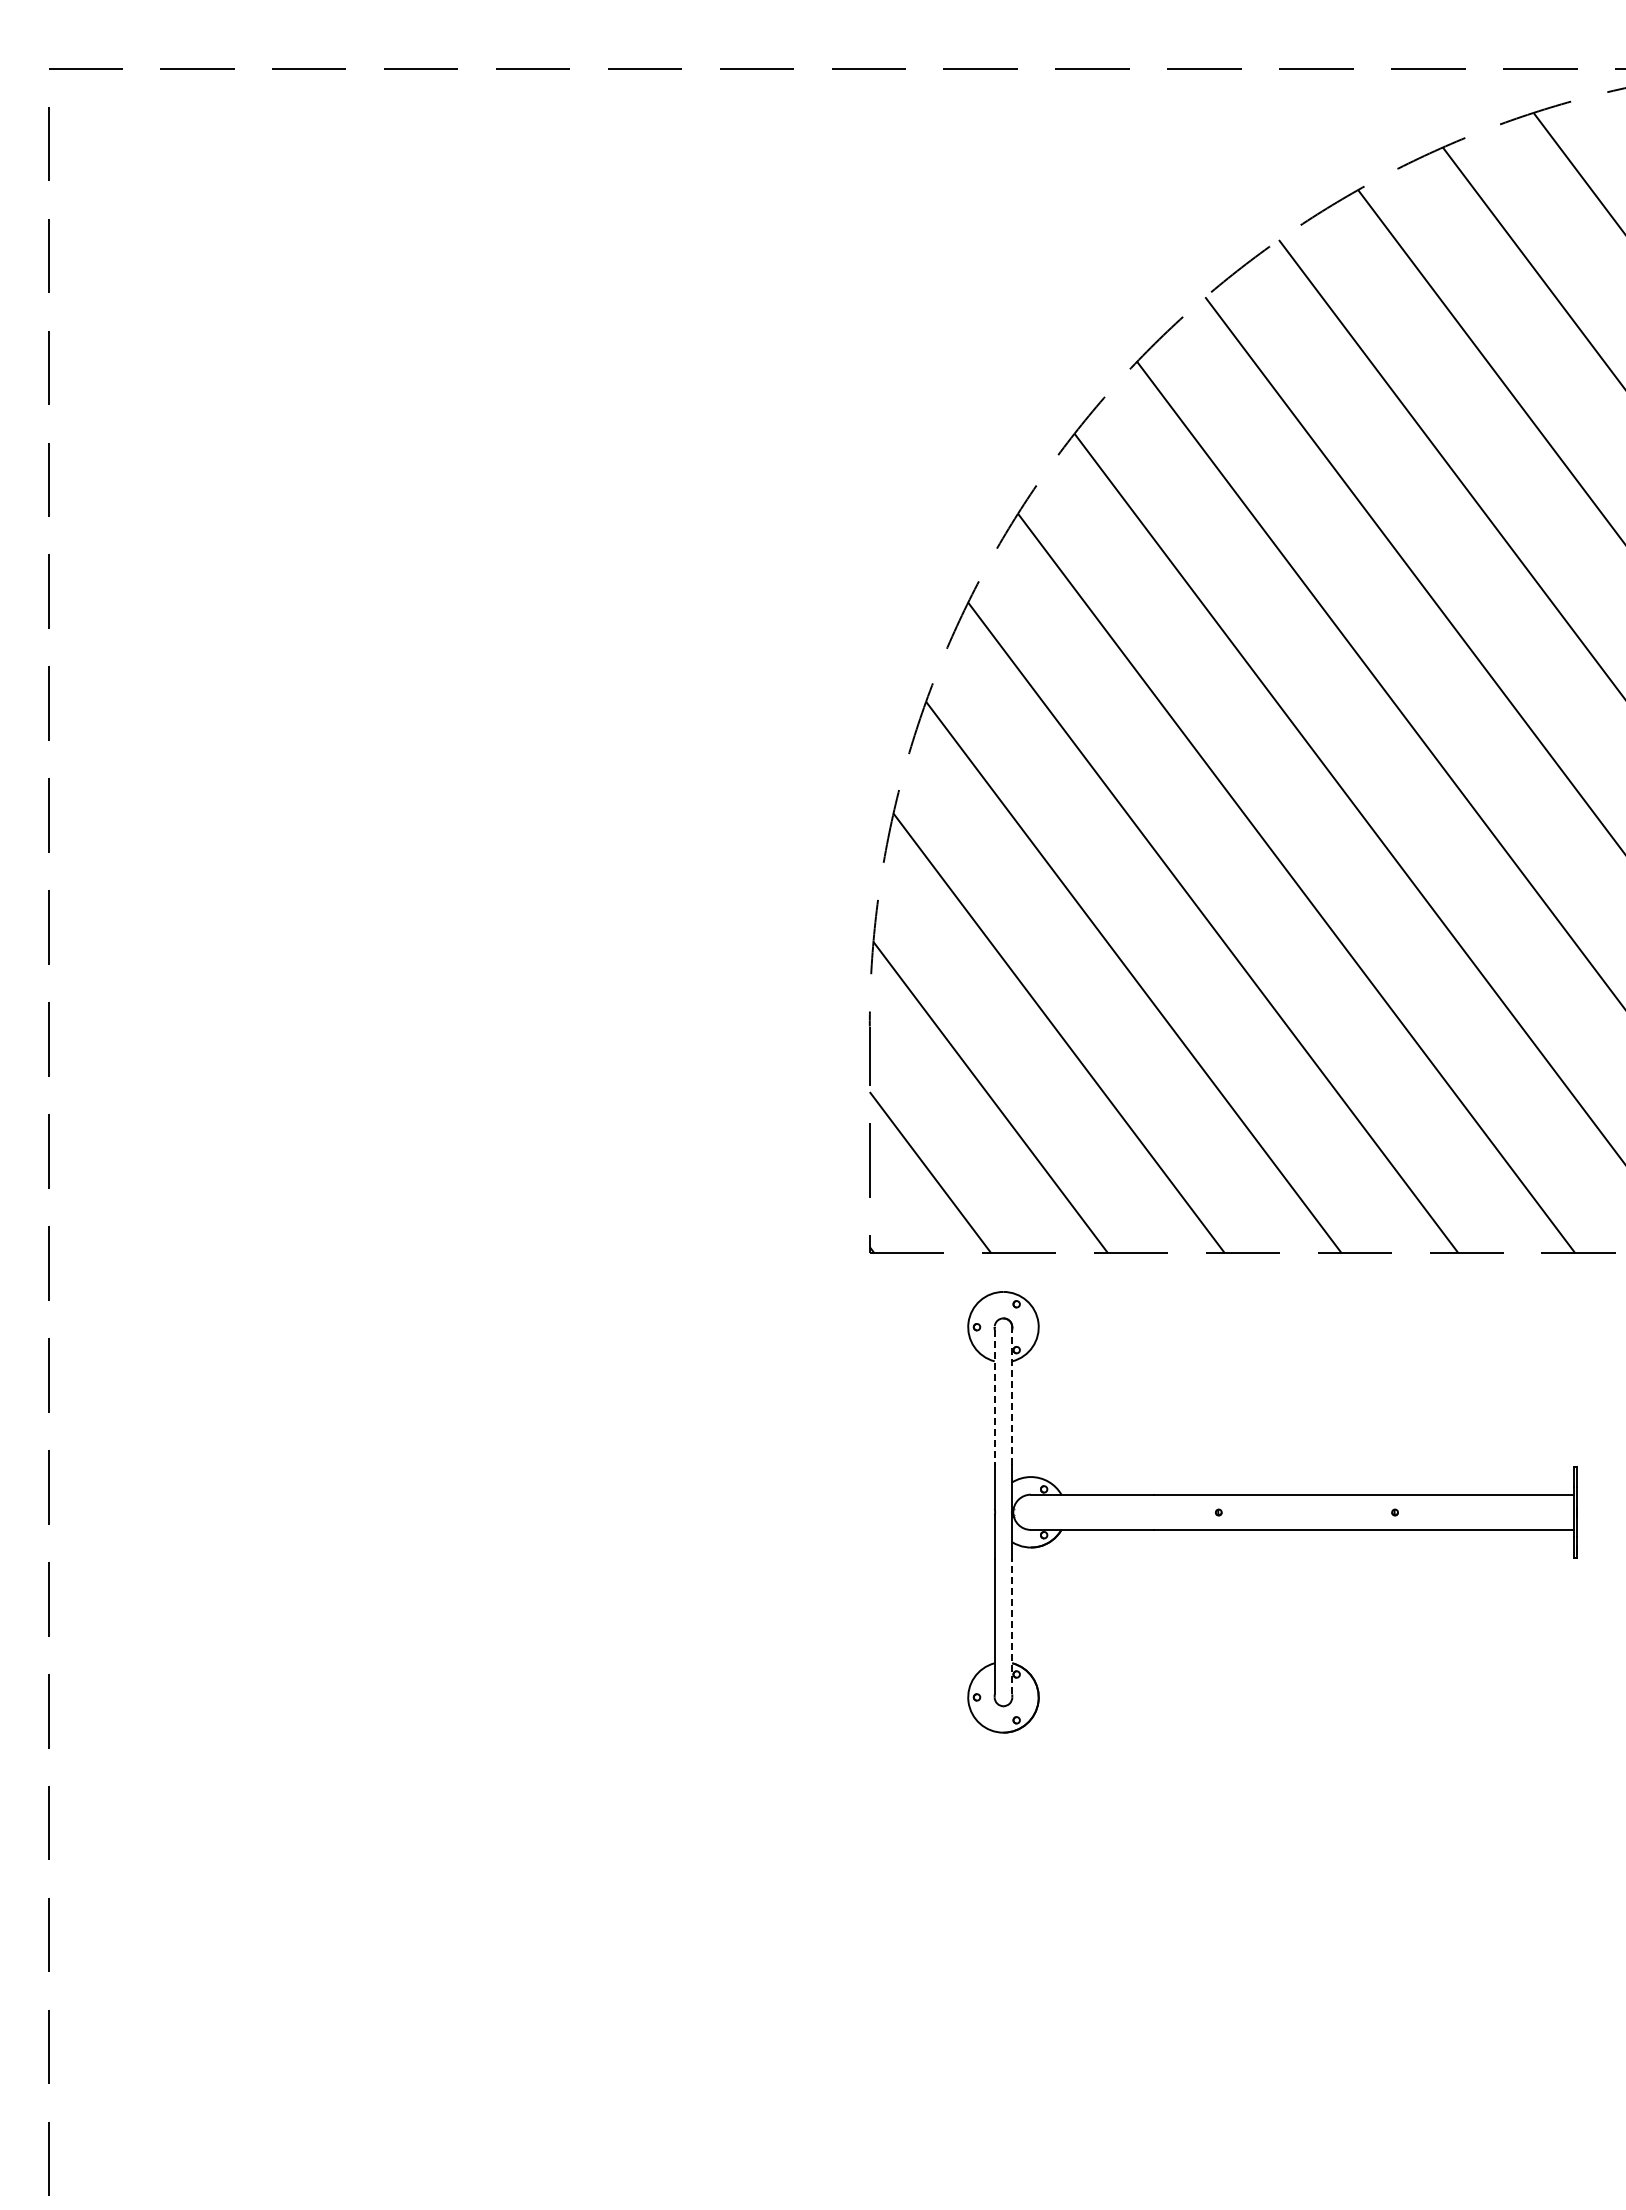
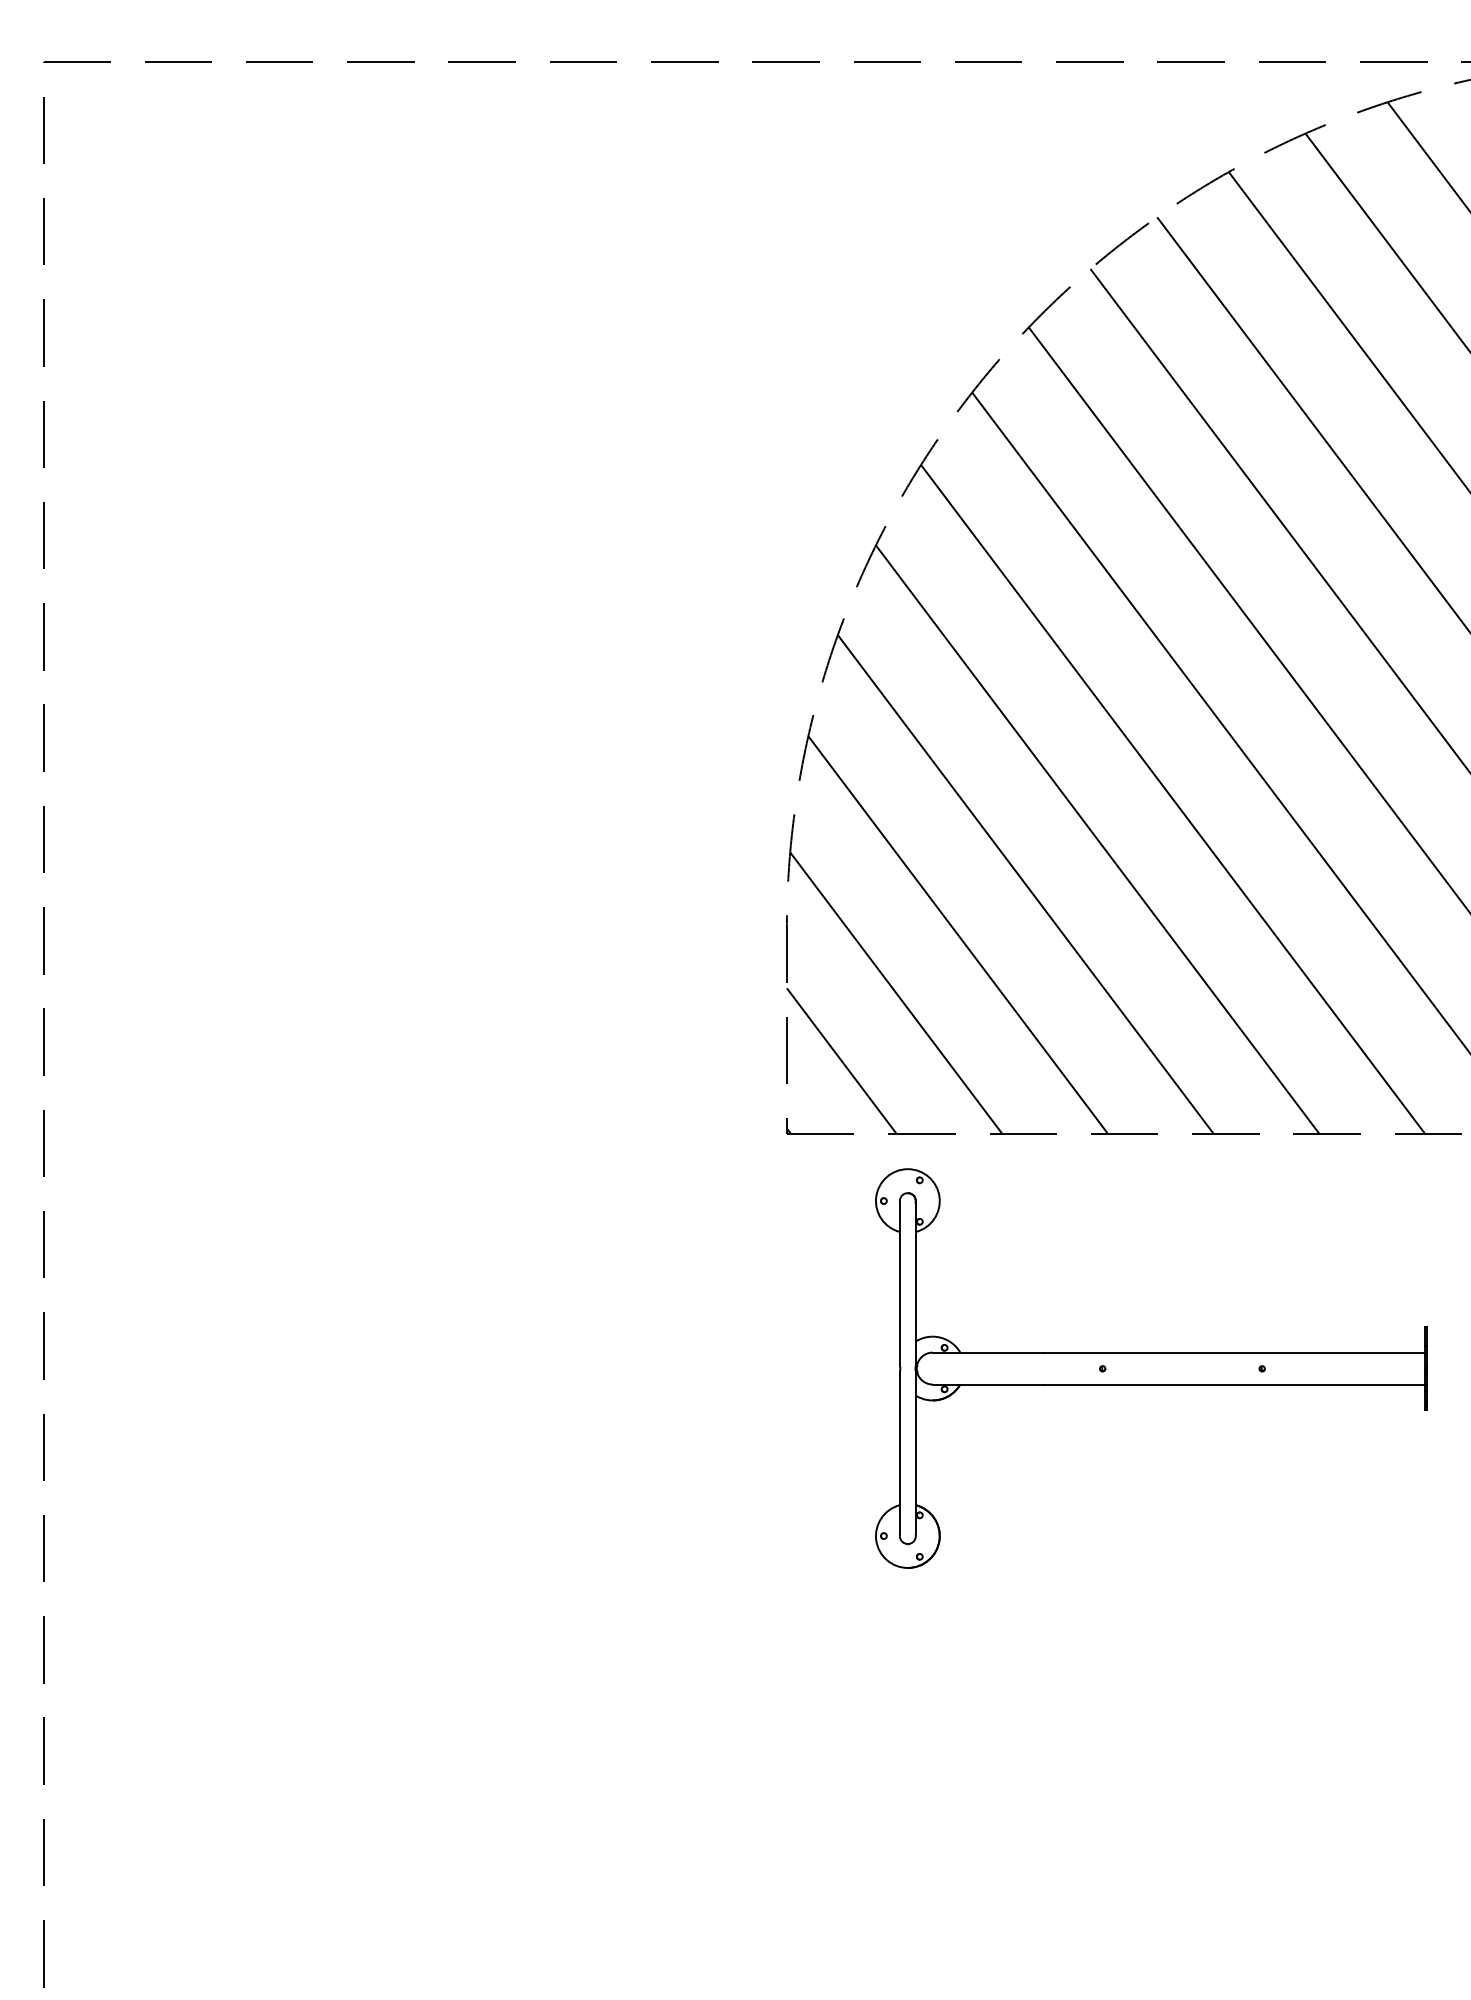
line: (994, 1397) -> (899, 1264), dashed -> solid
line: (1012, 1397) -> (916, 1264), dashed -> solid
line: (1012, 1626) -> (916, 1471), dashed -> solid

